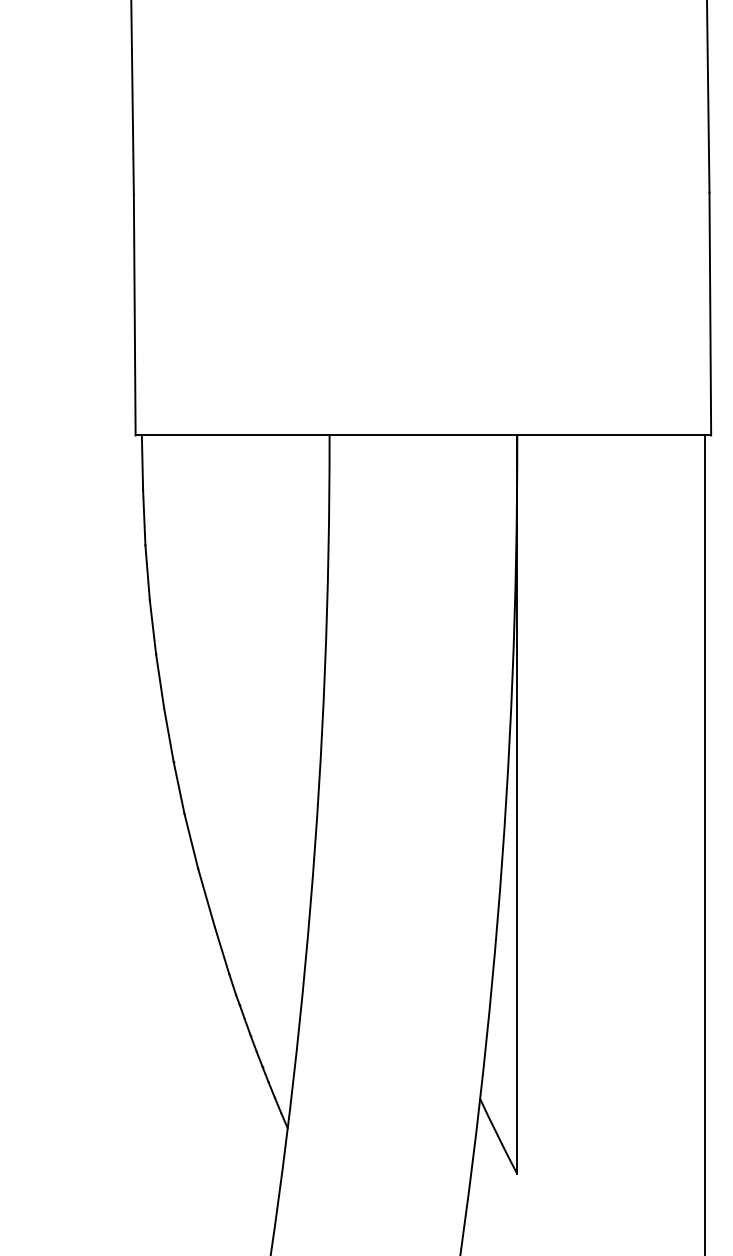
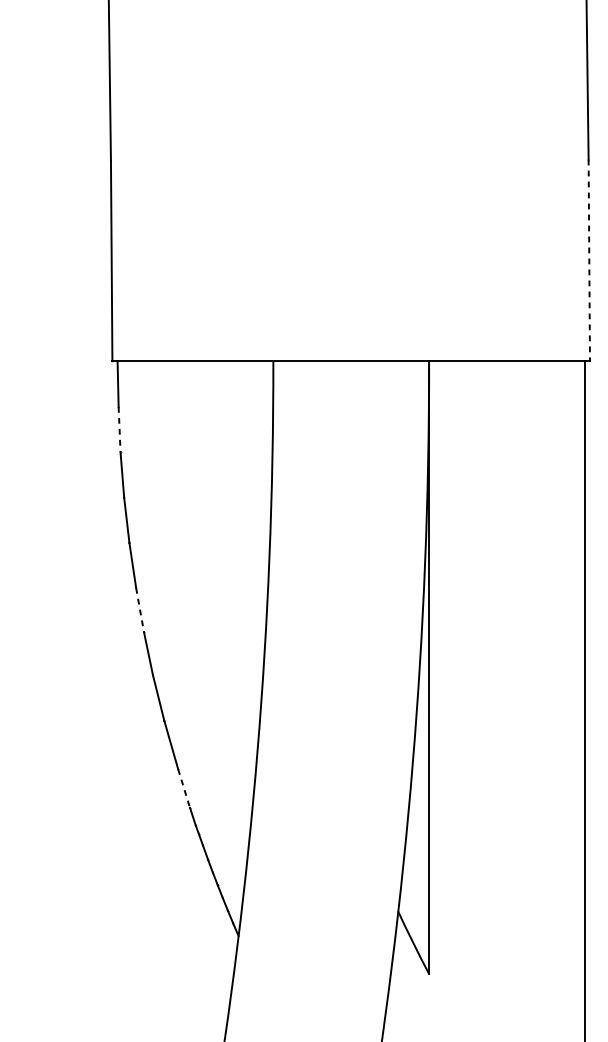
line: (710, 314) -> (589, 260), solid -> dashed
line: (144, 518) -> (119, 430), solid -> dashed
line: (169, 735) -> (140, 610), solid -> dashed
line: (222, 950) -> (184, 788), solid -> dashed

